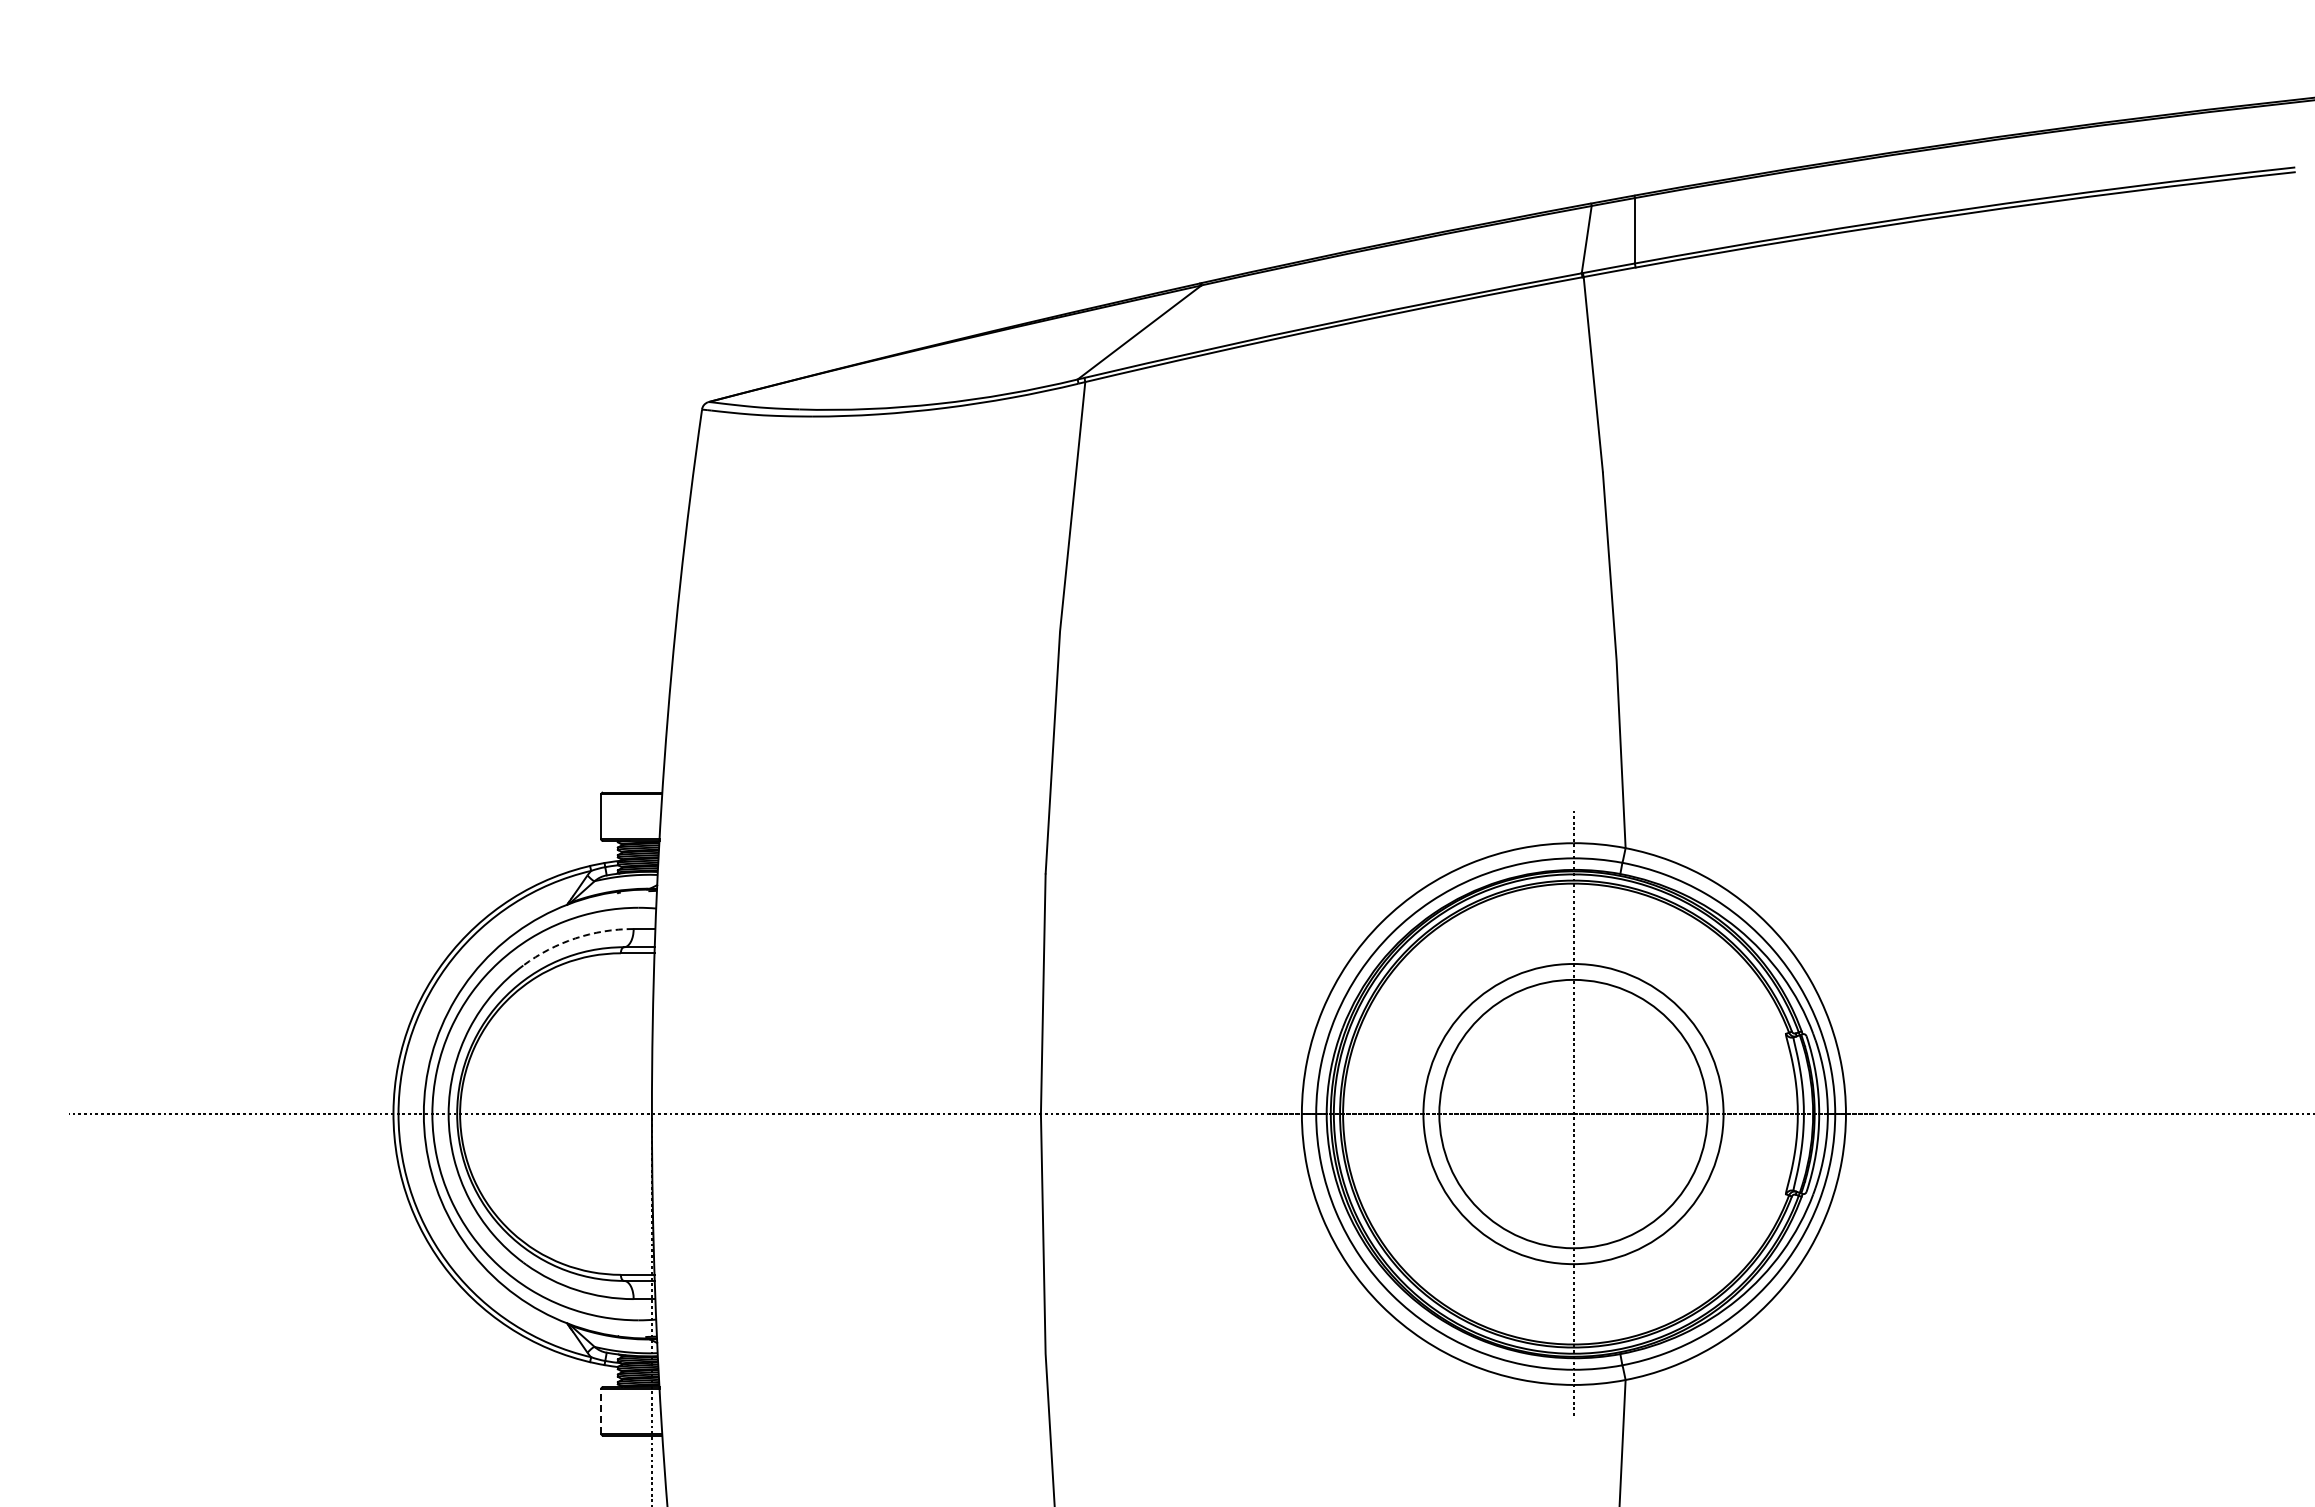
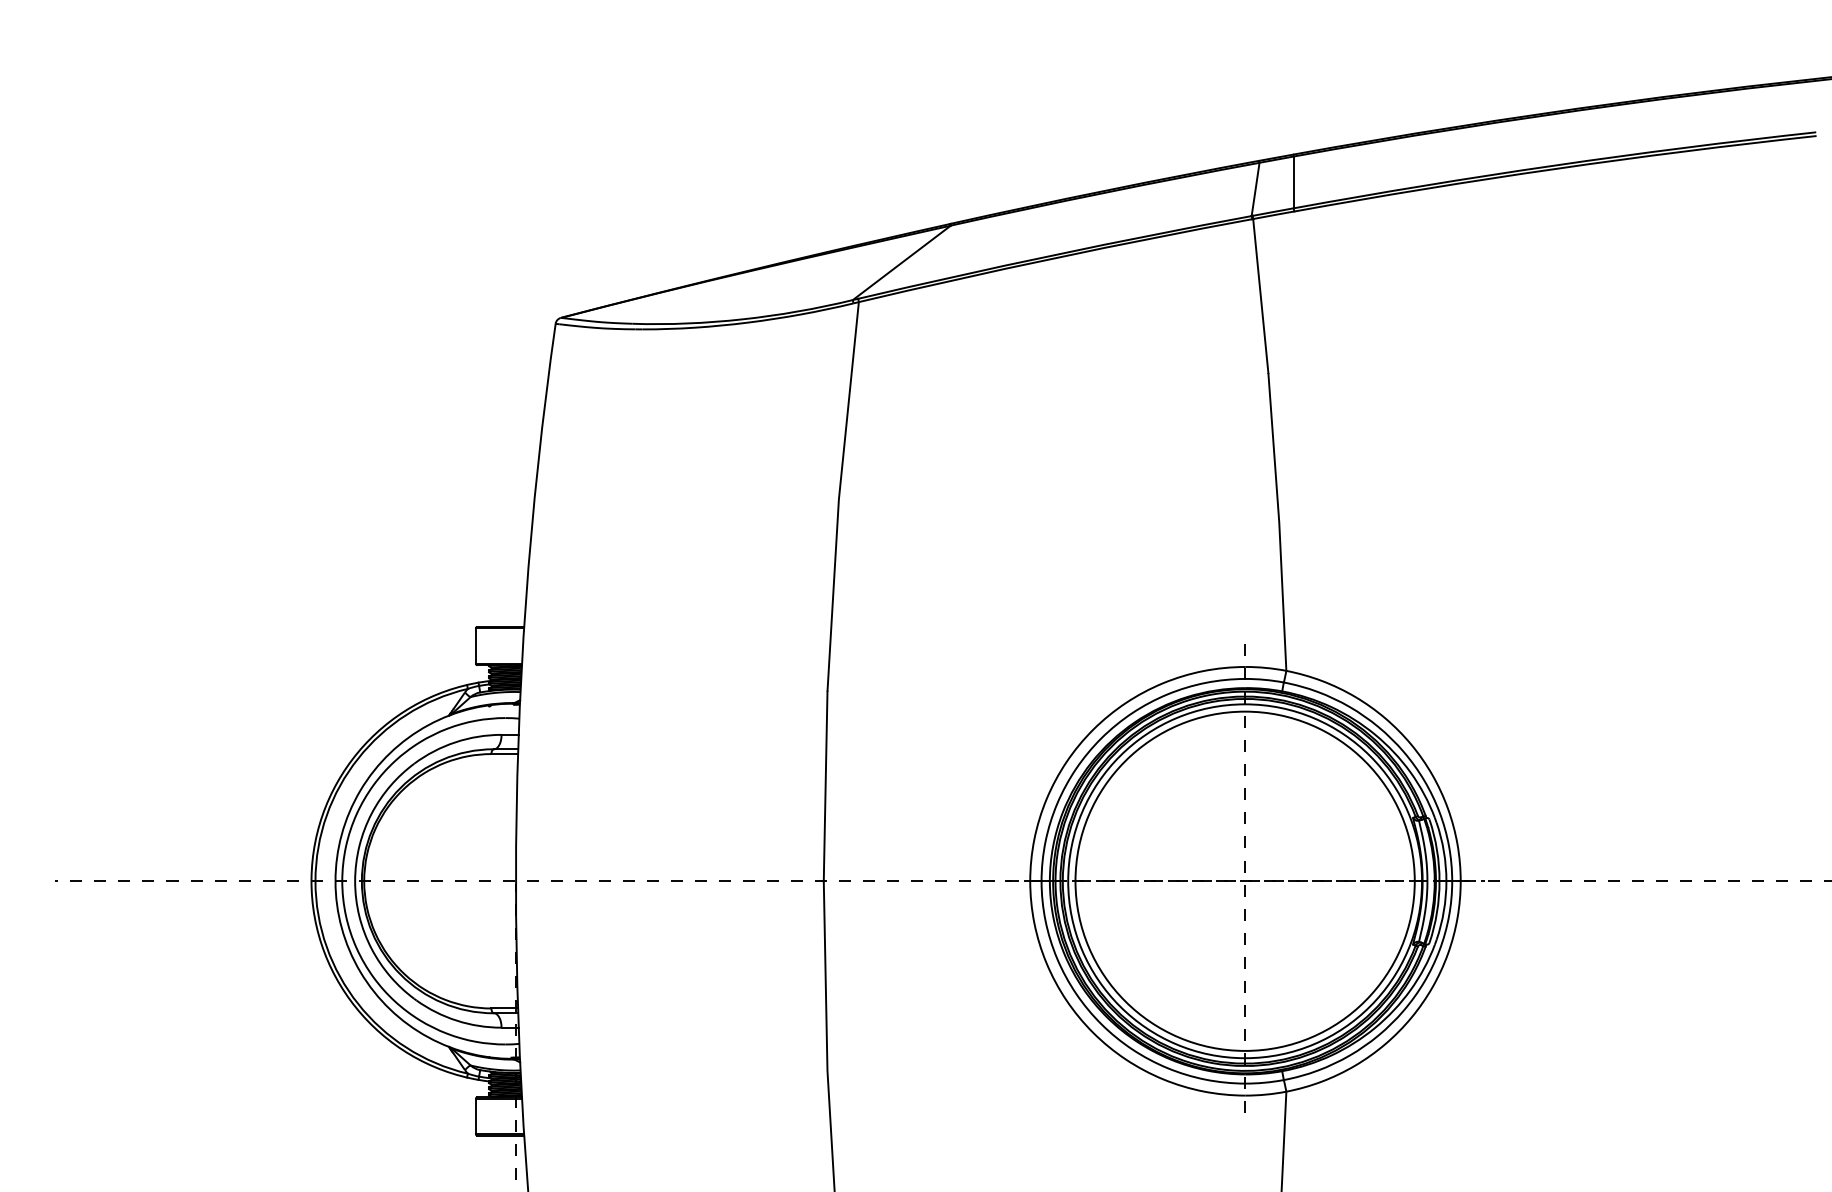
arc: (575, 938) -> (455, 742), dashed -> solid
circle: (1573, 1113) -> (1245, 880), size x1.43
circle: (1573, 1113) -> (1245, 880), size x1.67
line: (601, 1410) -> (476, 1115), dashed -> solid

